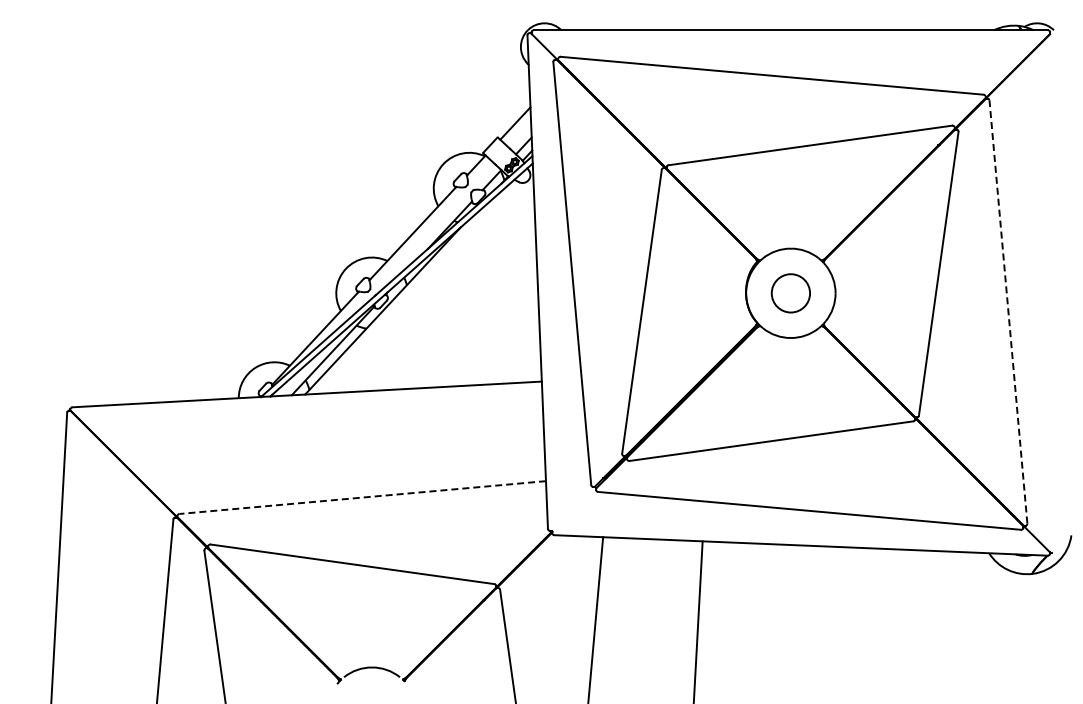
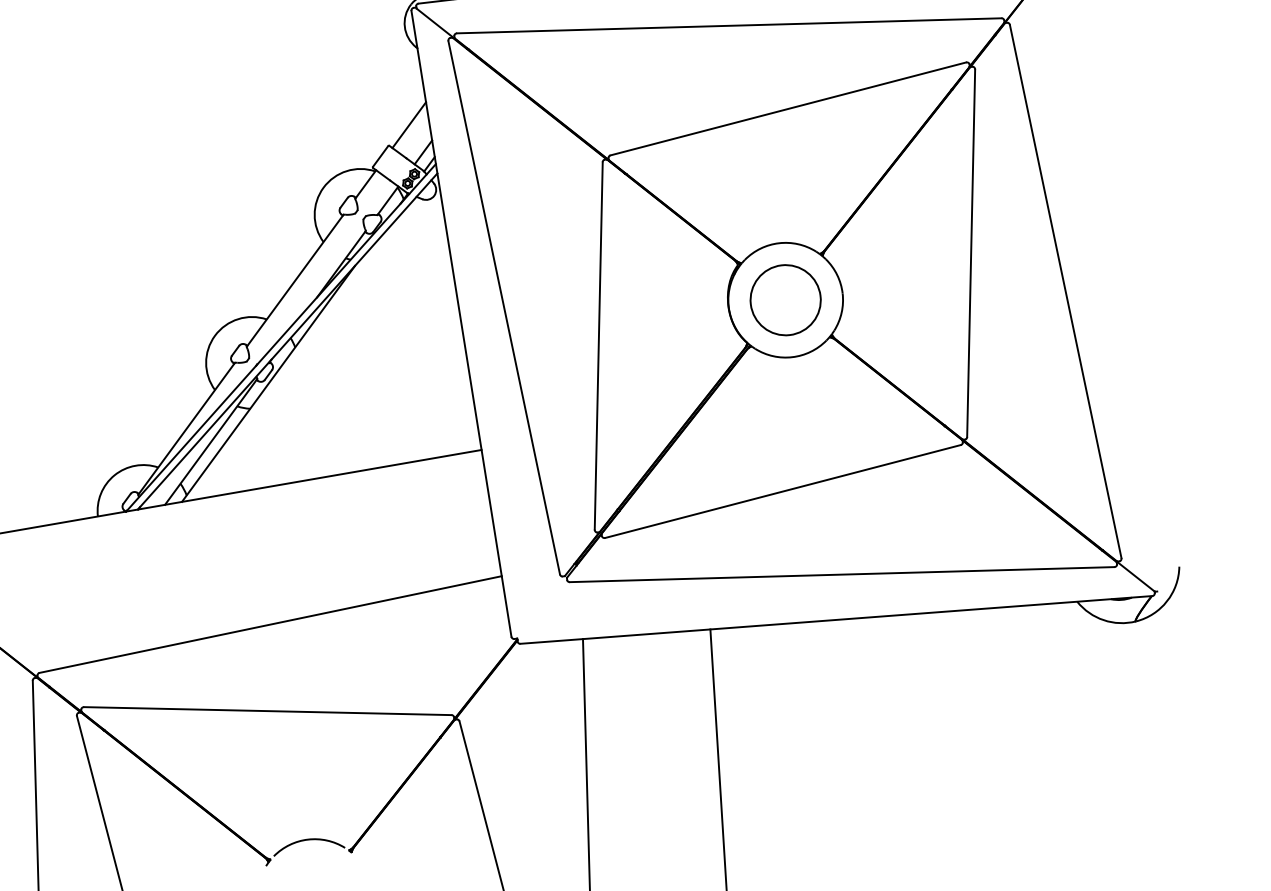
circle: (790, 293) -> (785, 300), size x1.43
line: (1008, 311) -> (1065, 290), dashed -> solid
line: (362, 497) -> (270, 624), dashed -> solid

